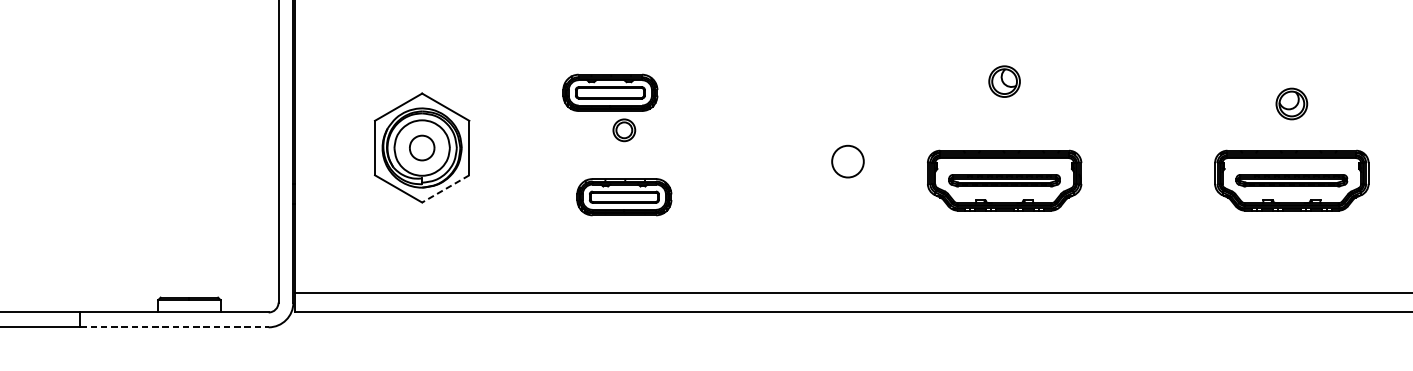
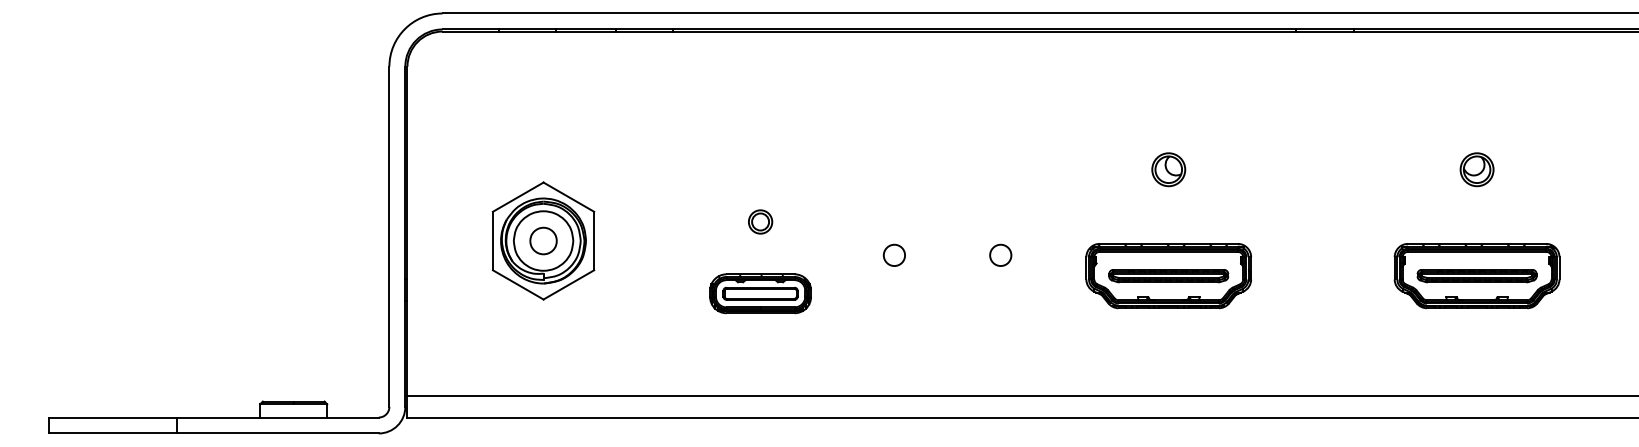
part: (610, 92) -> (745, 181), removed
part: (1291, 103) -> (1476, 169), moved
circle: (748, 160) -> (893, 254), added
circle: (847, 160) -> (1000, 254), size x0.62
line: (445, 189) -> (568, 285), dashed -> solid
line: (175, 327) -> (278, 433), dashed -> solid

